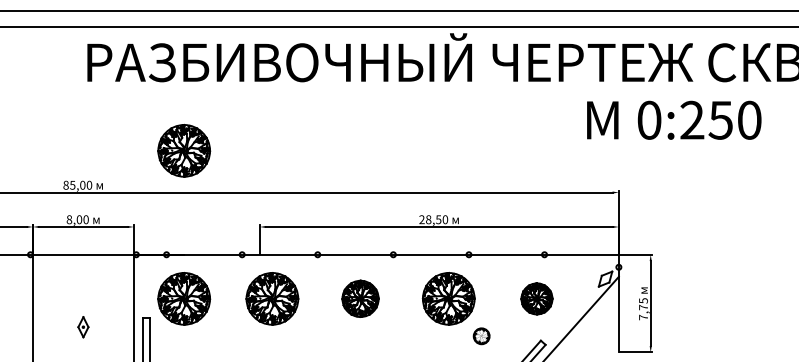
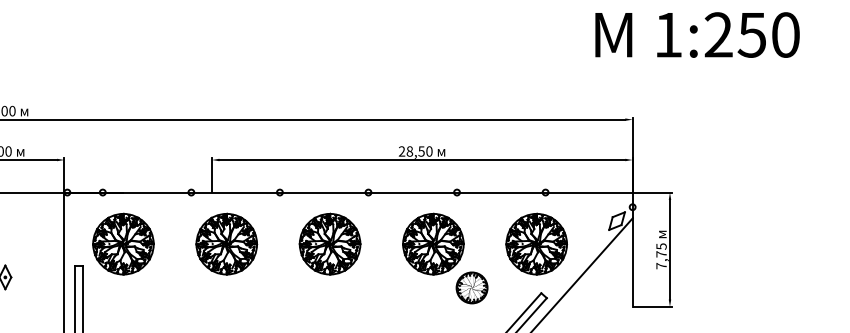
text: (649, 119) -> (668, 34), 0:250 -> 1:250
part: (184, 150) -> (123, 70), removed
part: (360, 298) -> (329, 243), size x1.43
part: (536, 298) -> (536, 243), size x1.67
part: (481, 336) -> (471, 288), size x1.67

